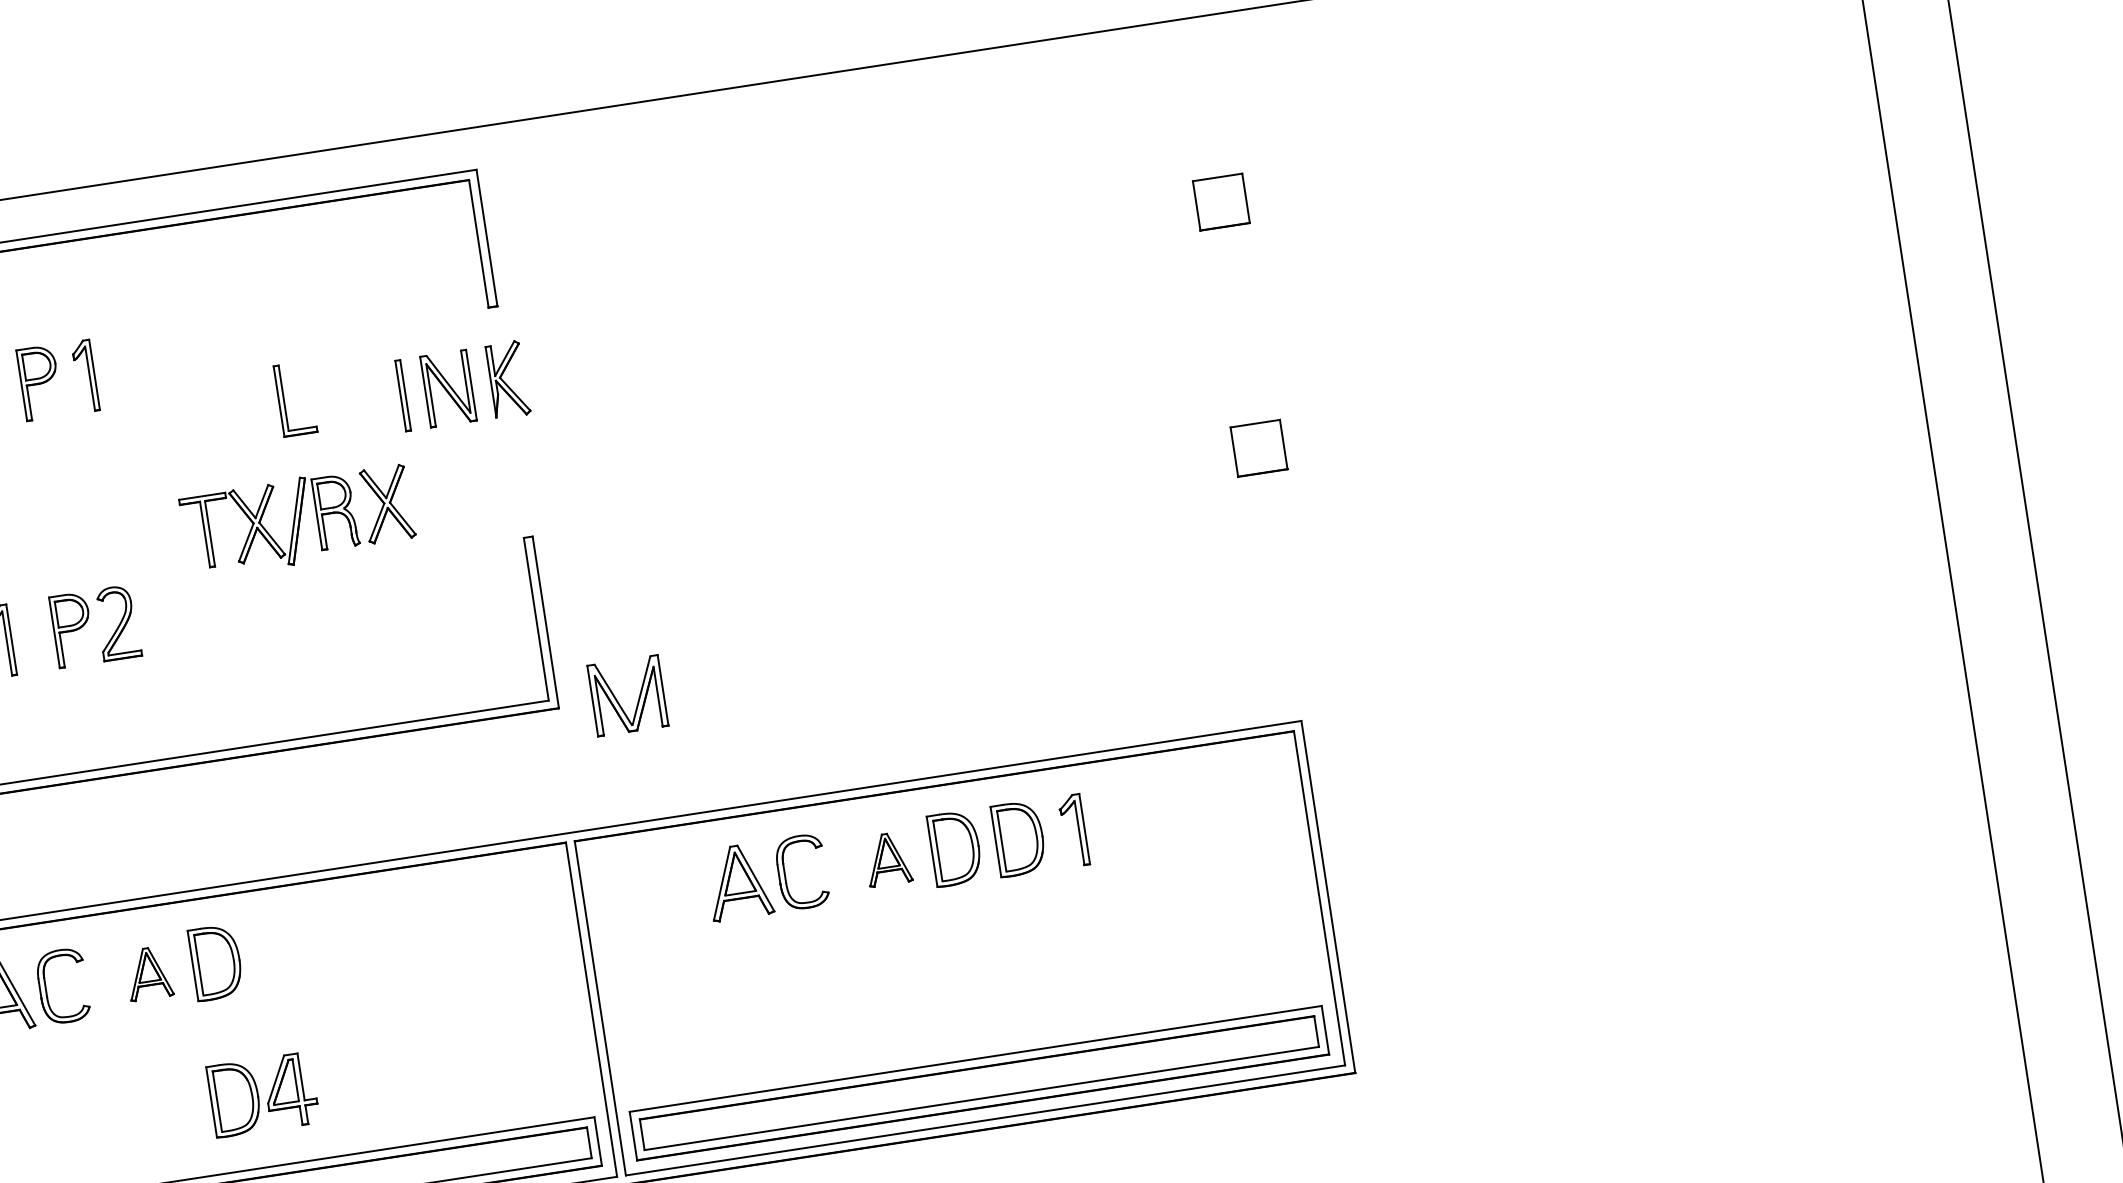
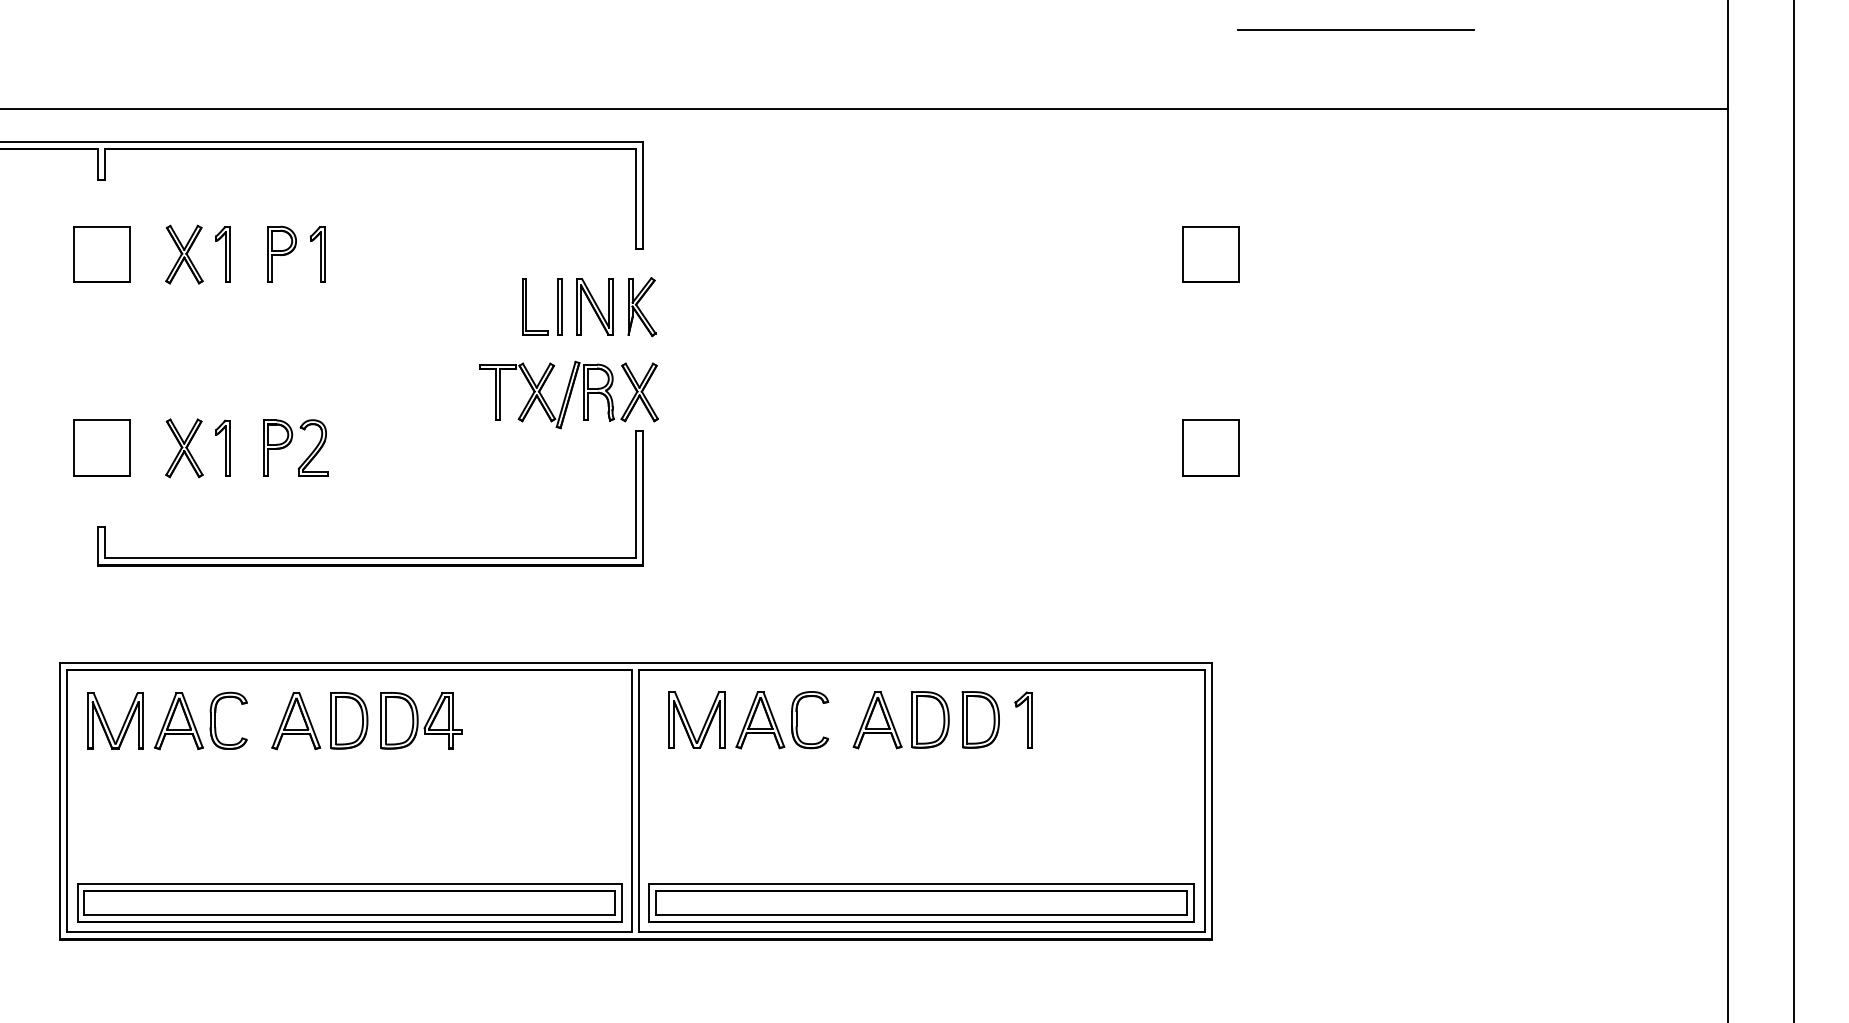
part: (1220, 202) -> (1210, 254), size x1.43
part: (284, 400) -> (526, 306), moved
part: (1258, 447) -> (1210, 447), size x1.43
part: (297, 520) -> (568, 394), moved
part: (619, 701) -> (689, 723), moved
part: (887, 859) -> (877, 720), size x1.43
part: (149, 973) -> (296, 721), size x1.43
part: (262, 1094) -> (421, 720), moved

